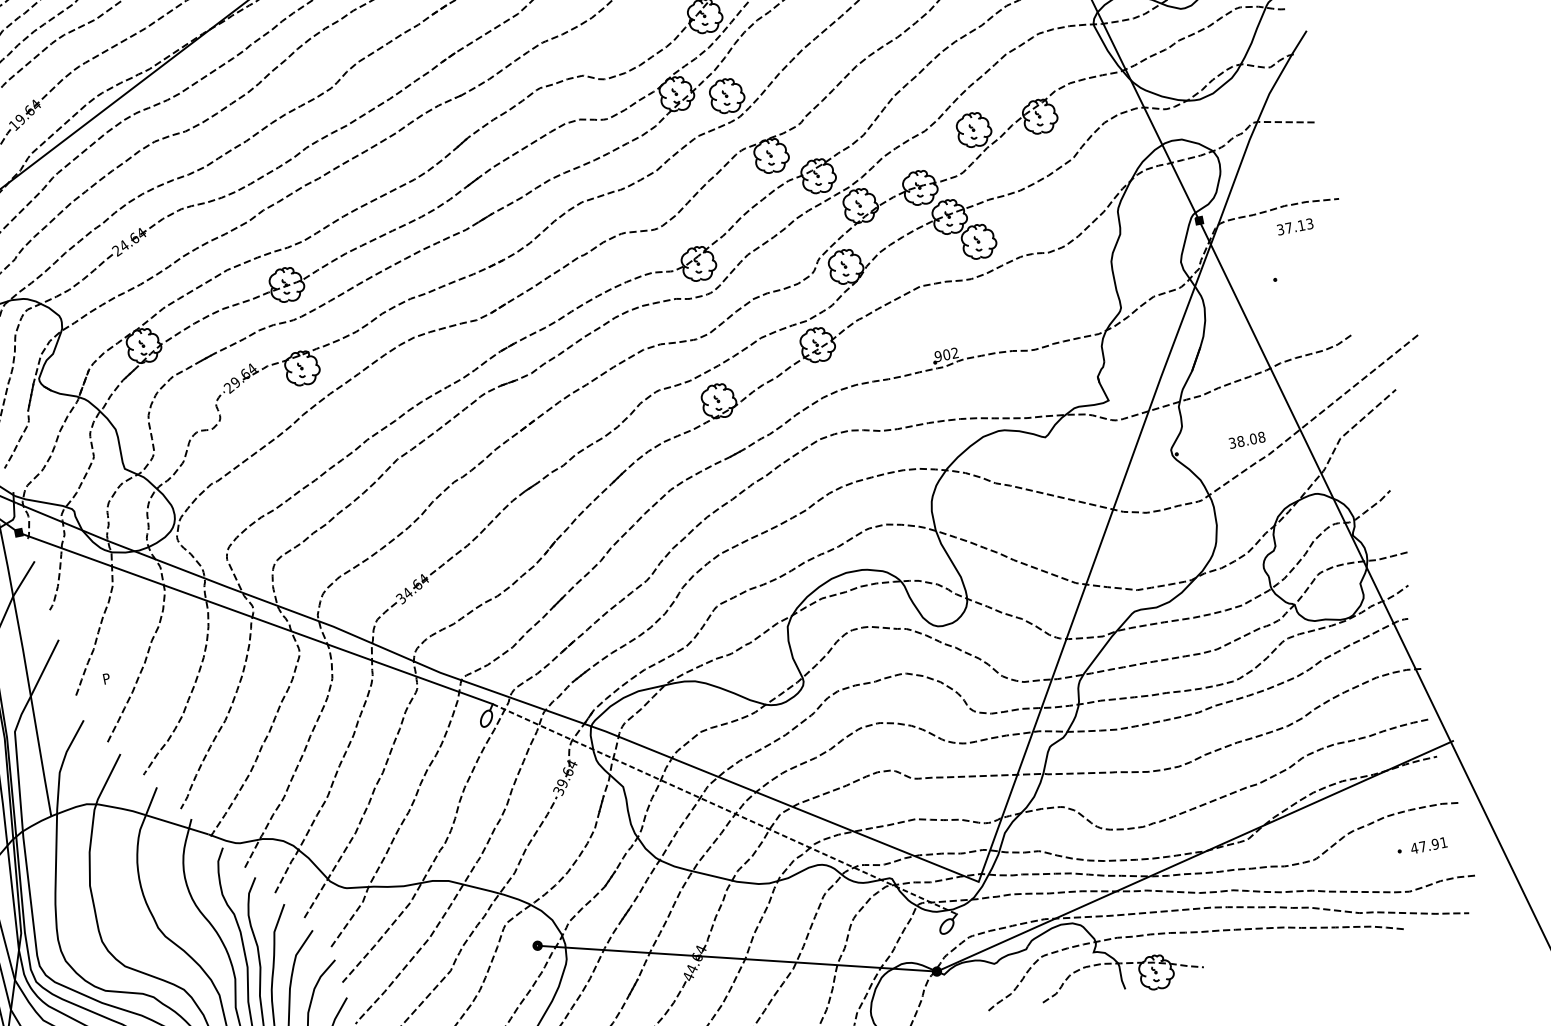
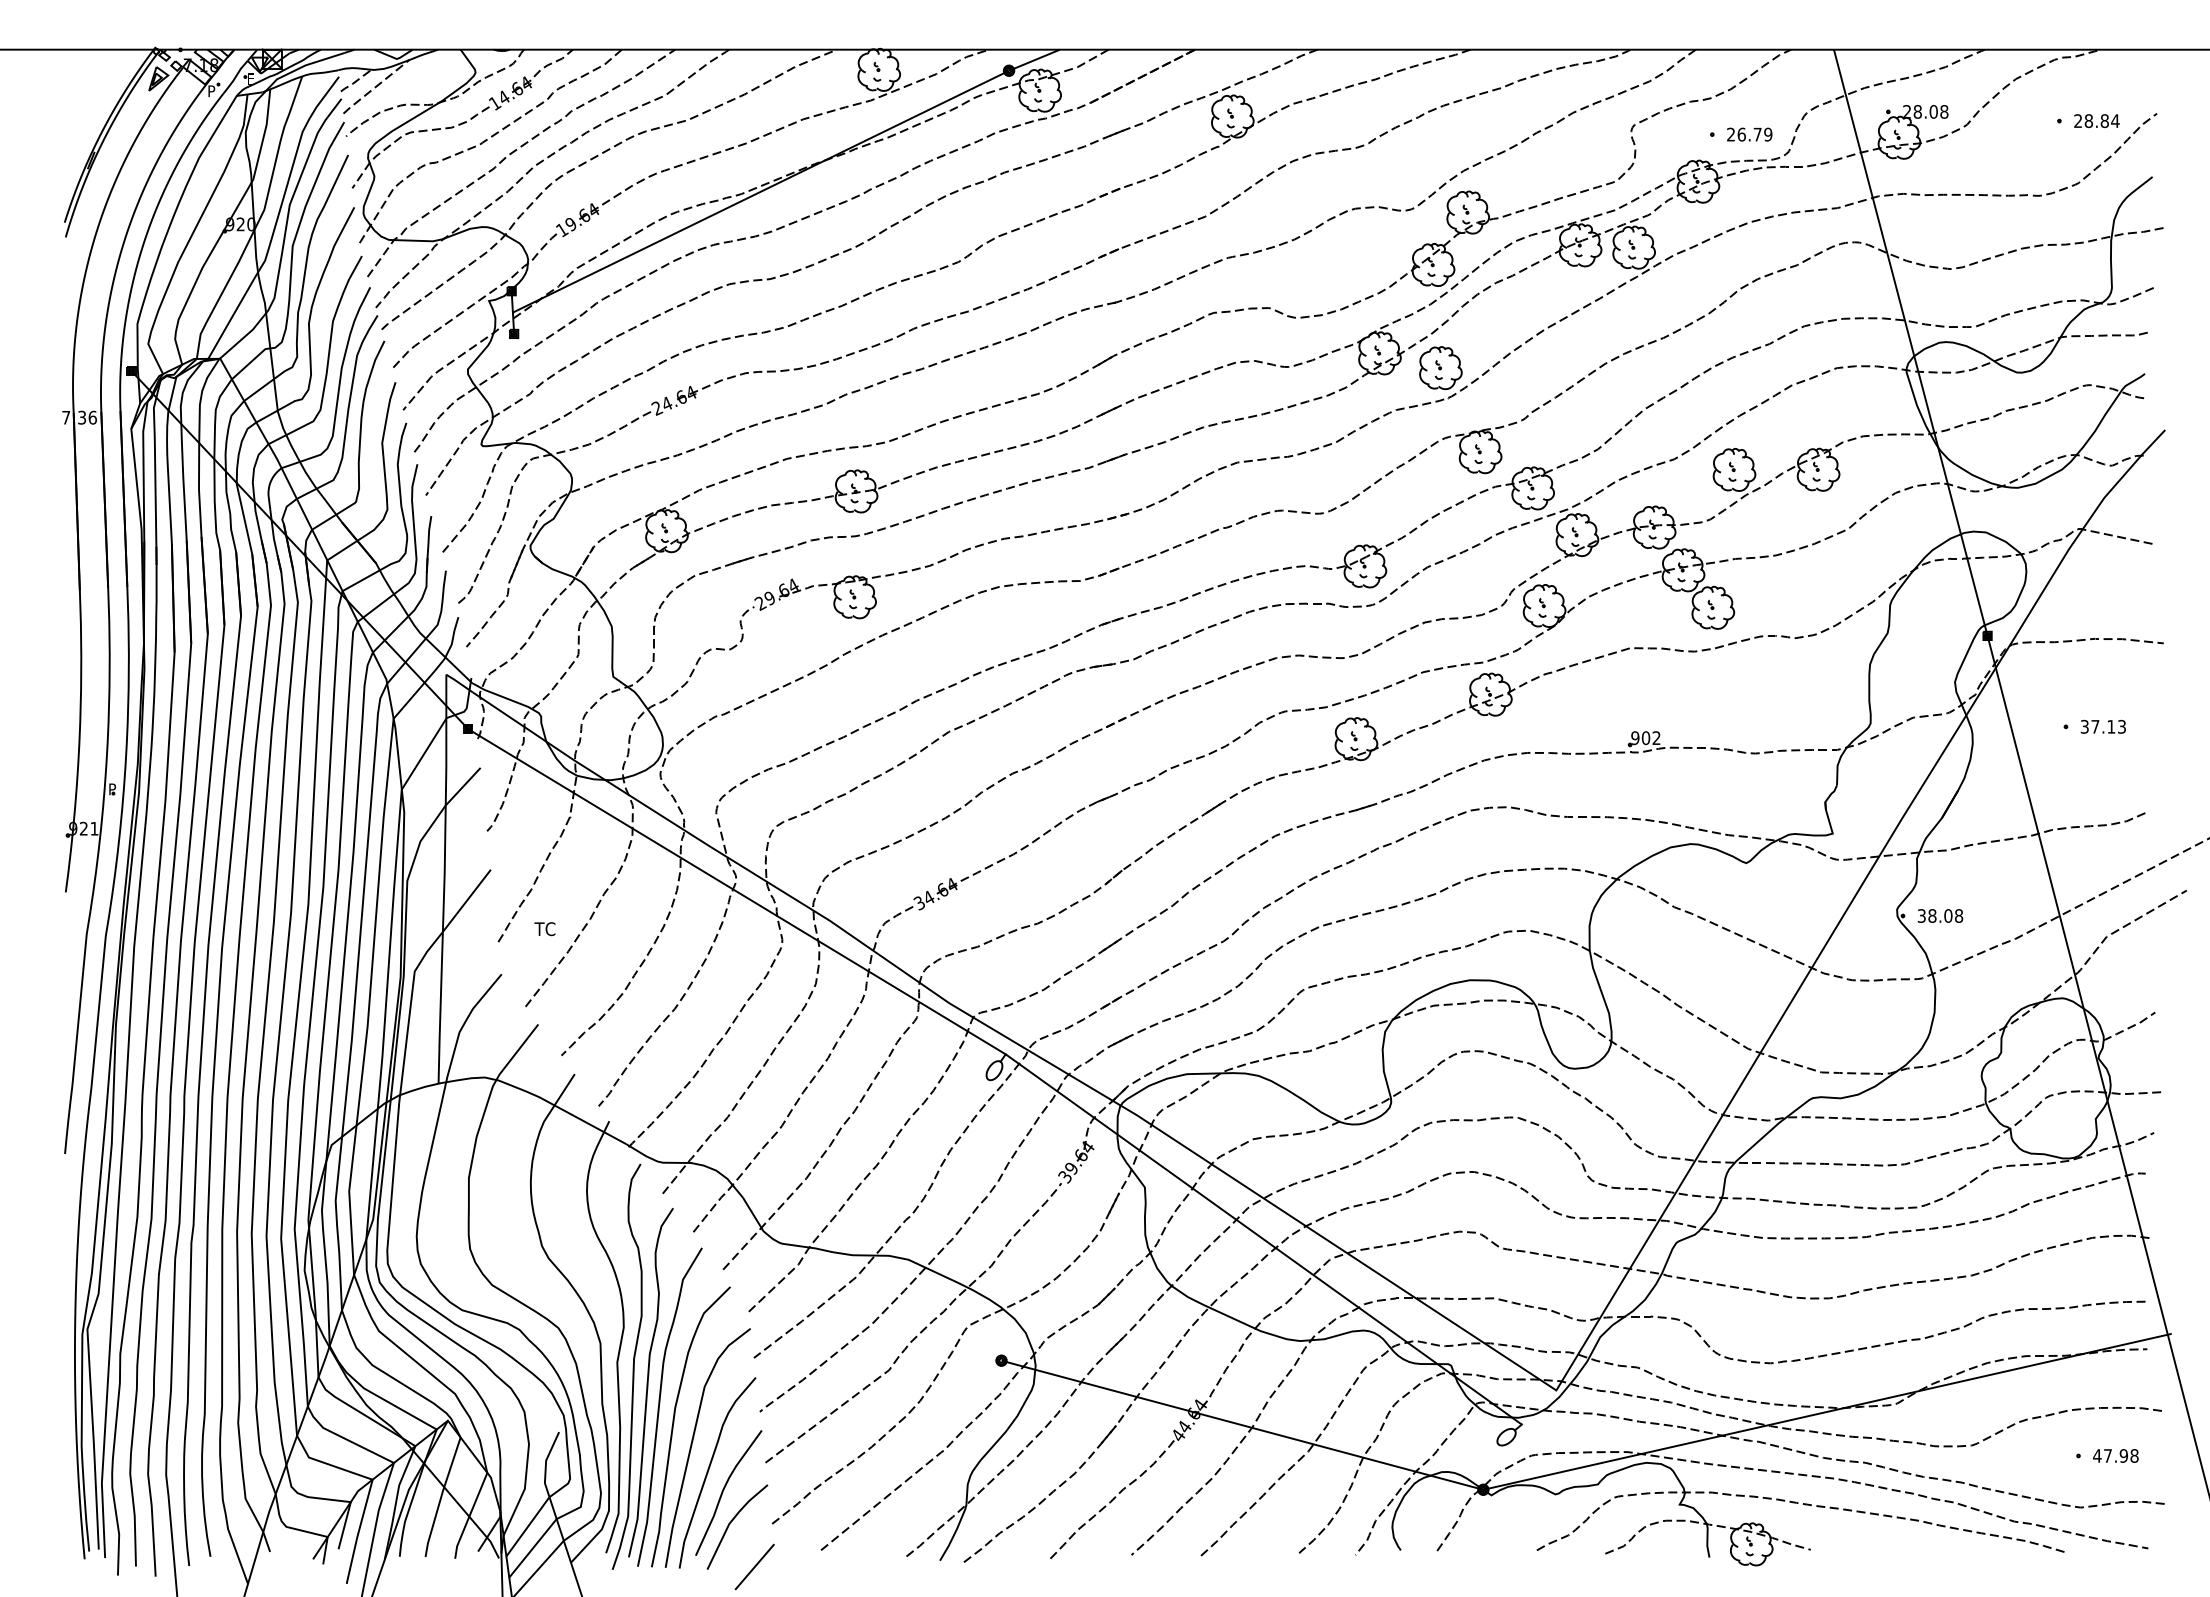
text: (1294, 226) -> (2102, 726), moved
text: (1247, 439) -> (1940, 915), moved
text: (110, 678) -> (544, 929), P -> TC
line: (724, 809) -> (1263, 1239), dashed -> solid
text: (1443, 842) -> (2134, 1455), 47.91 -> 47.98

